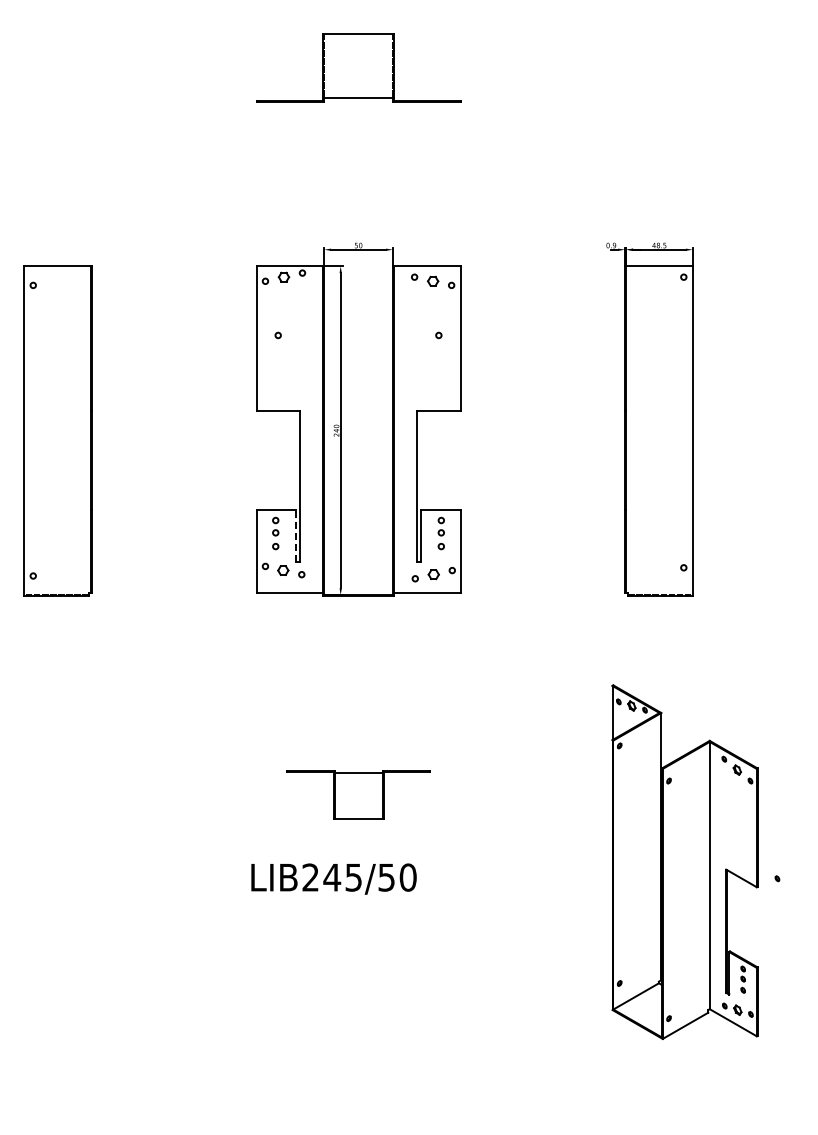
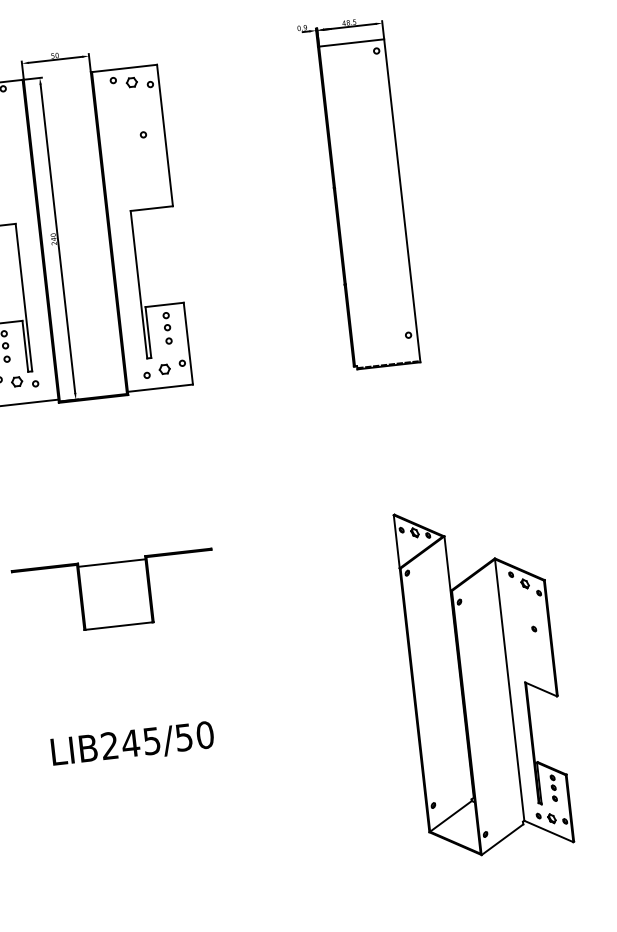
line: (295, 535) -> (25, 346), dashed -> solid
part: (358, 794) -> (115, 592), size x1.43
part: (684, 861) -> (483, 679), moved
text: (333, 878) -> (132, 744), moved

